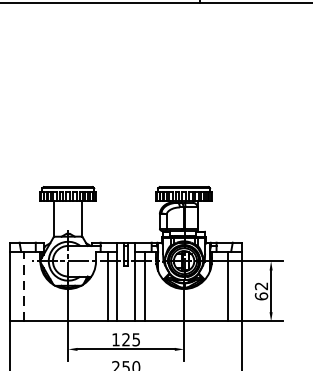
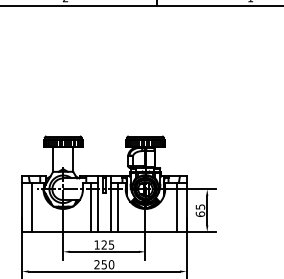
text: (261, 285) -> (200, 206), 62 -> 65
line: (24, 286) -> (32, 207), dashed -> solid

